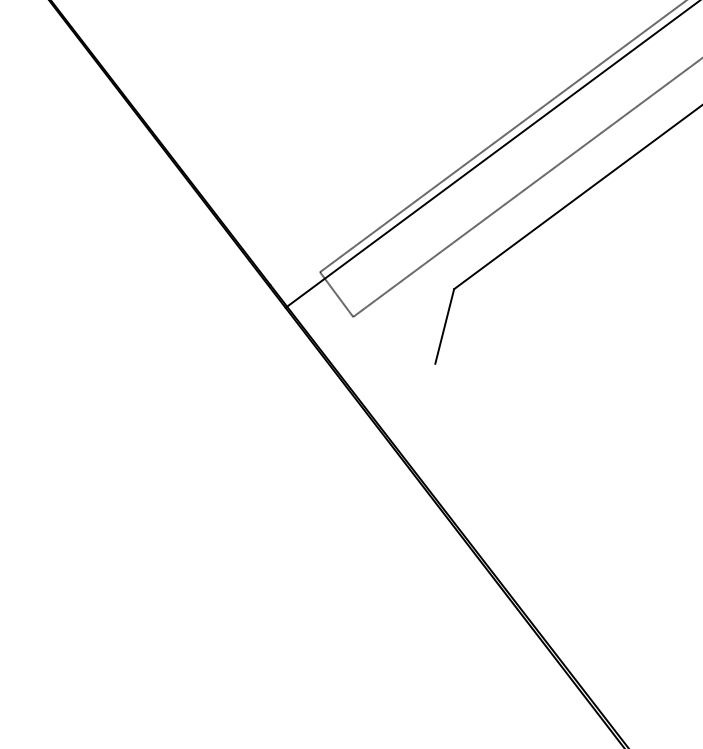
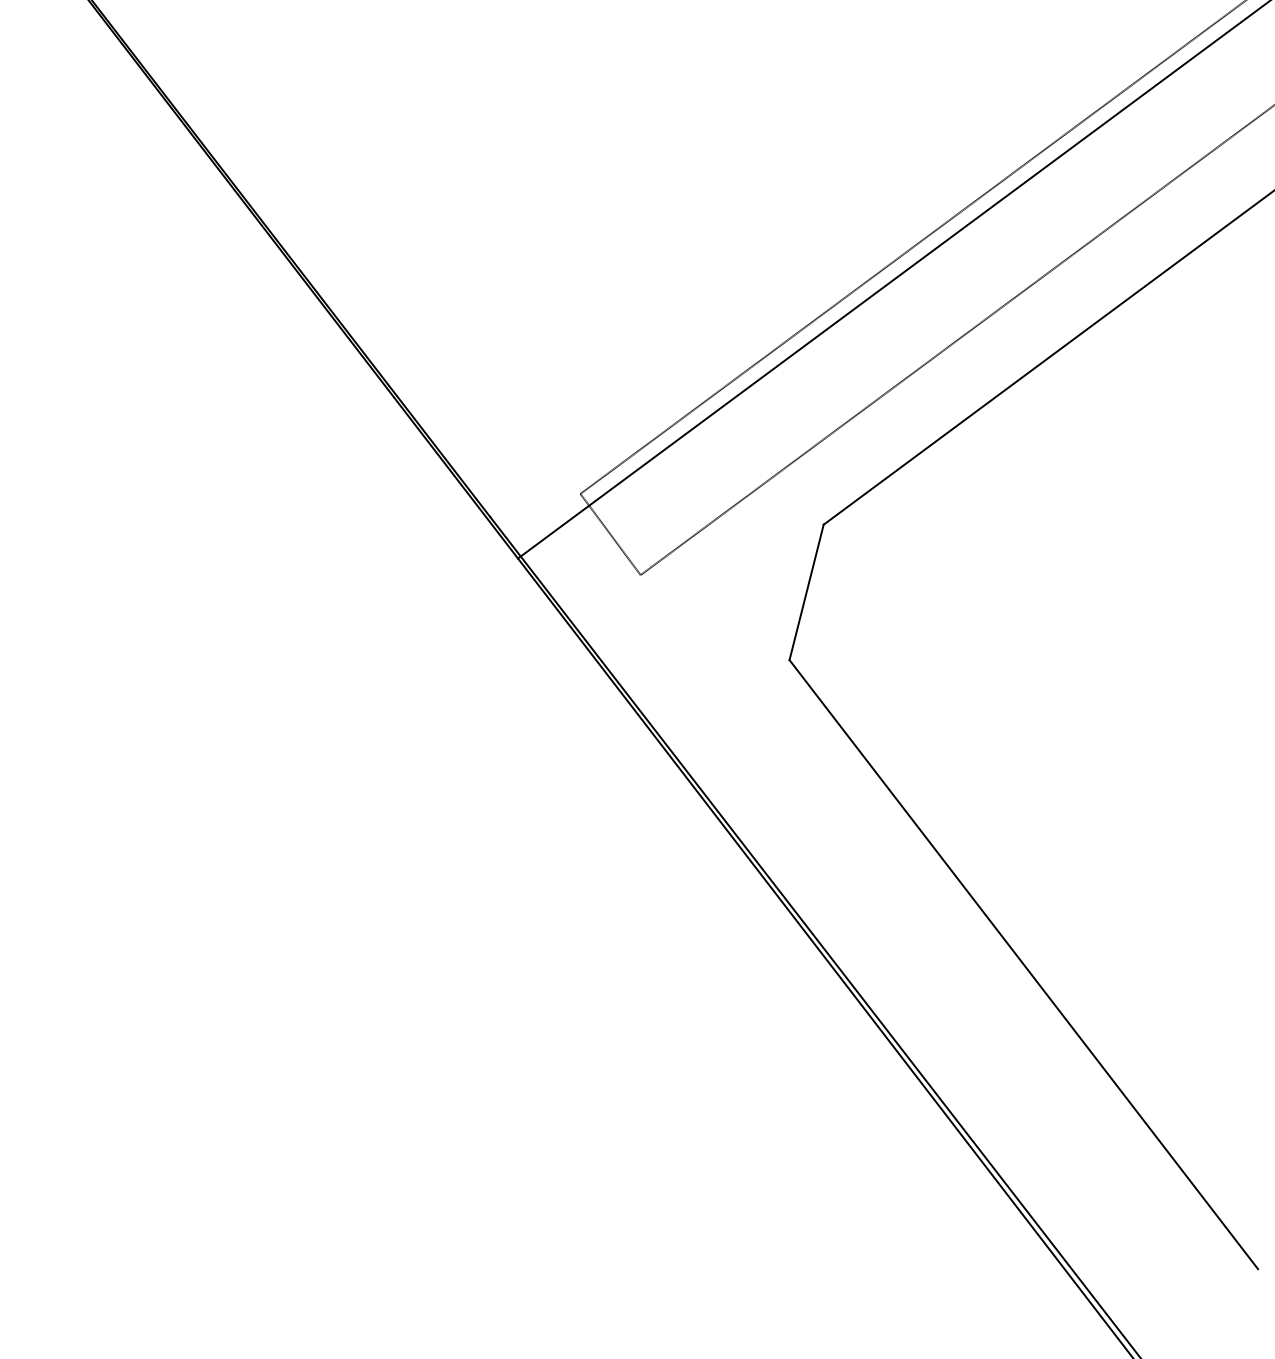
line: (564, 531) -> (1023, 964), added

